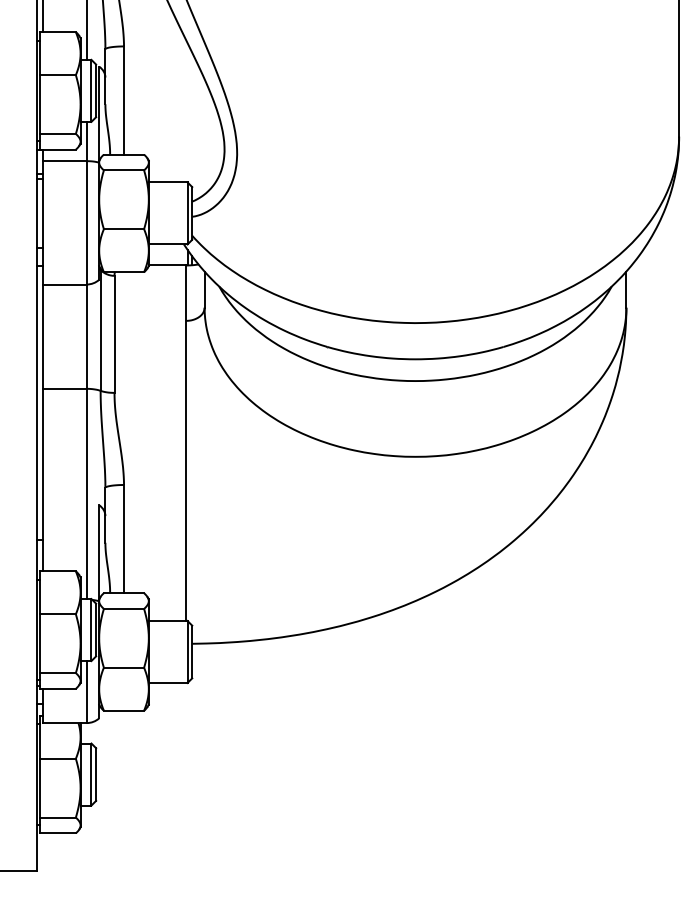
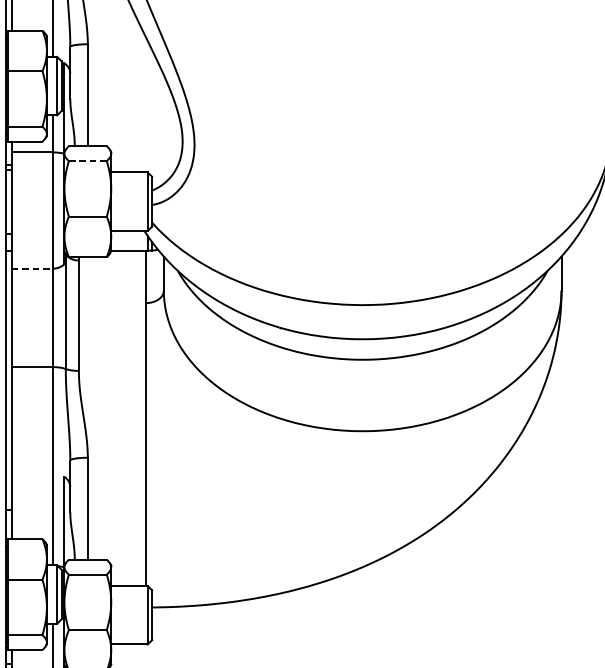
line: (124, 170) -> (88, 161), solid -> dashed
line: (65, 284) -> (32, 268), solid -> dashed

